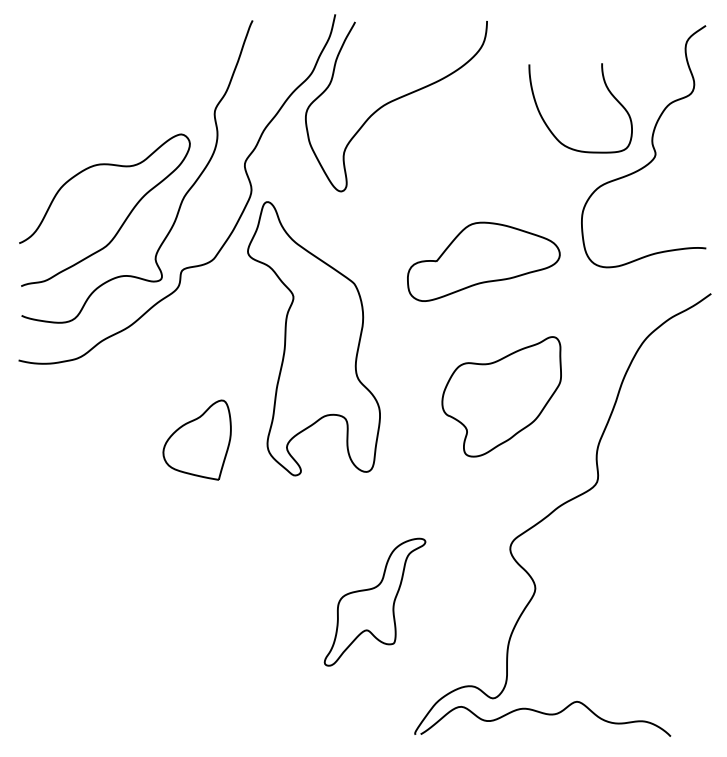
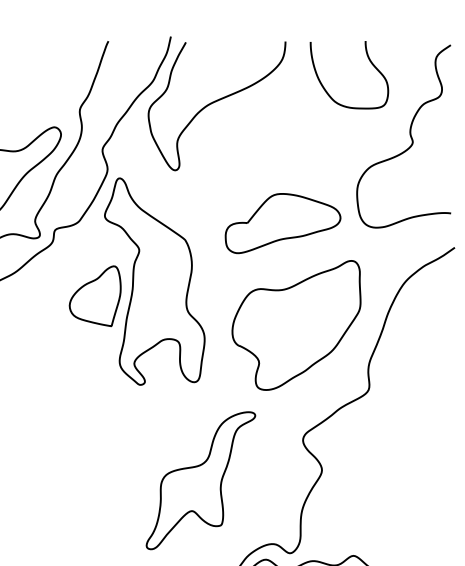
curve: (607, 90) -> (369, 61), moved
part: (501, 396) -> (296, 325), size x1.43
part: (196, 439) -> (94, 295), moved
part: (374, 601) -> (200, 480), size x1.43

